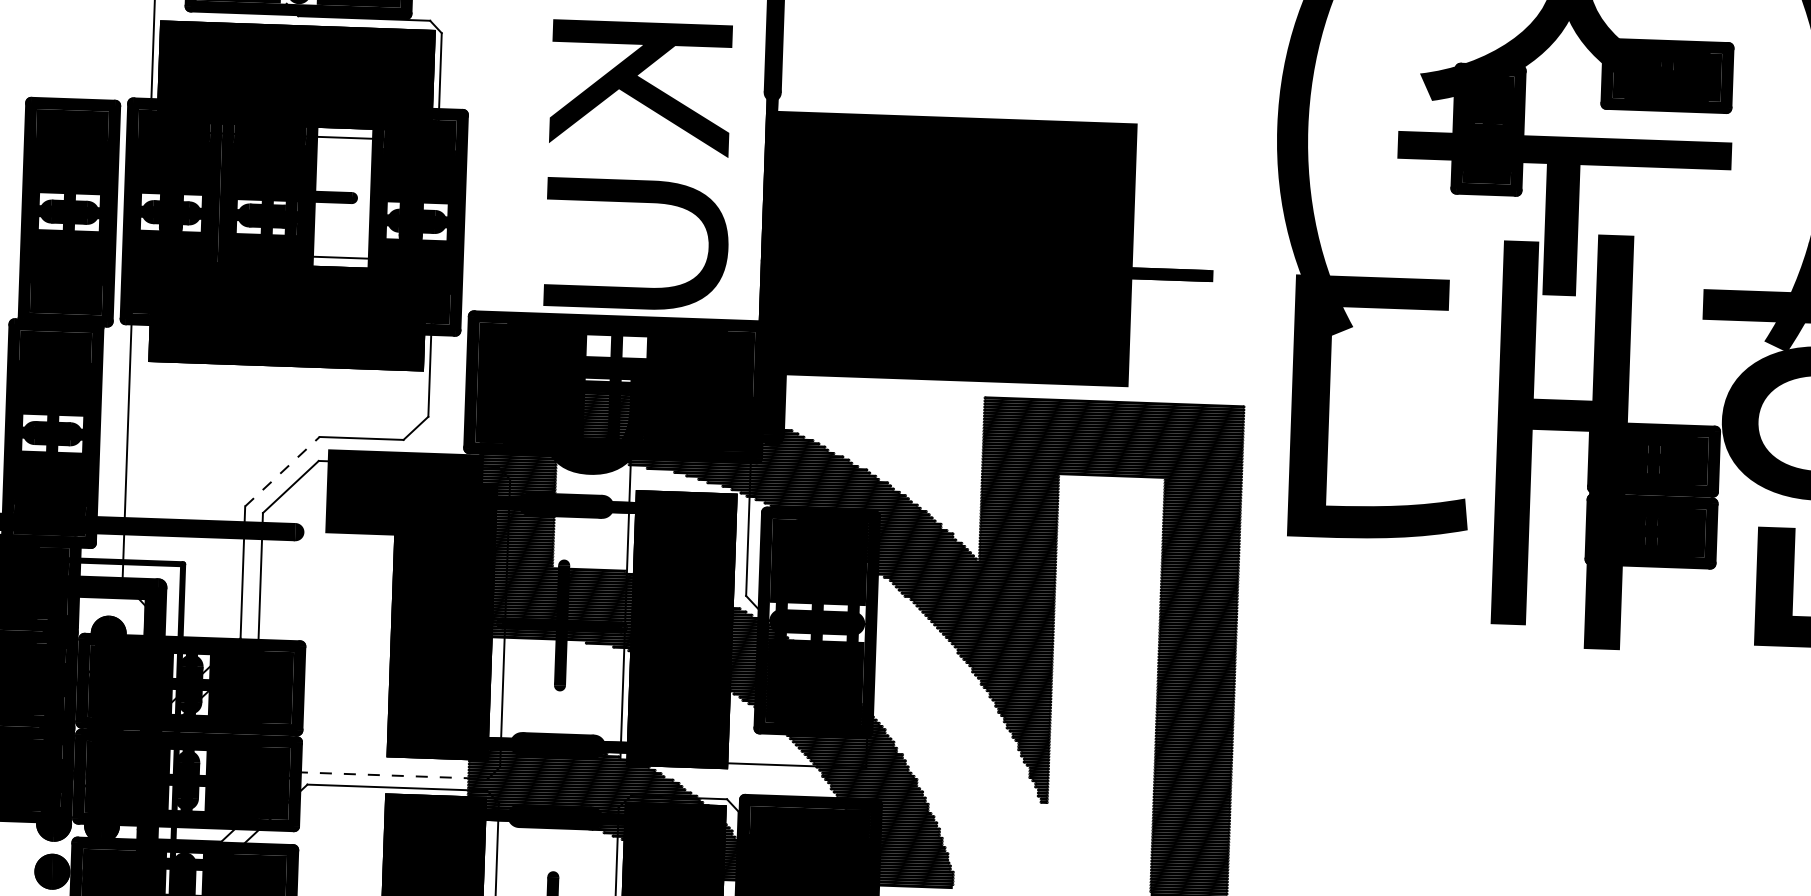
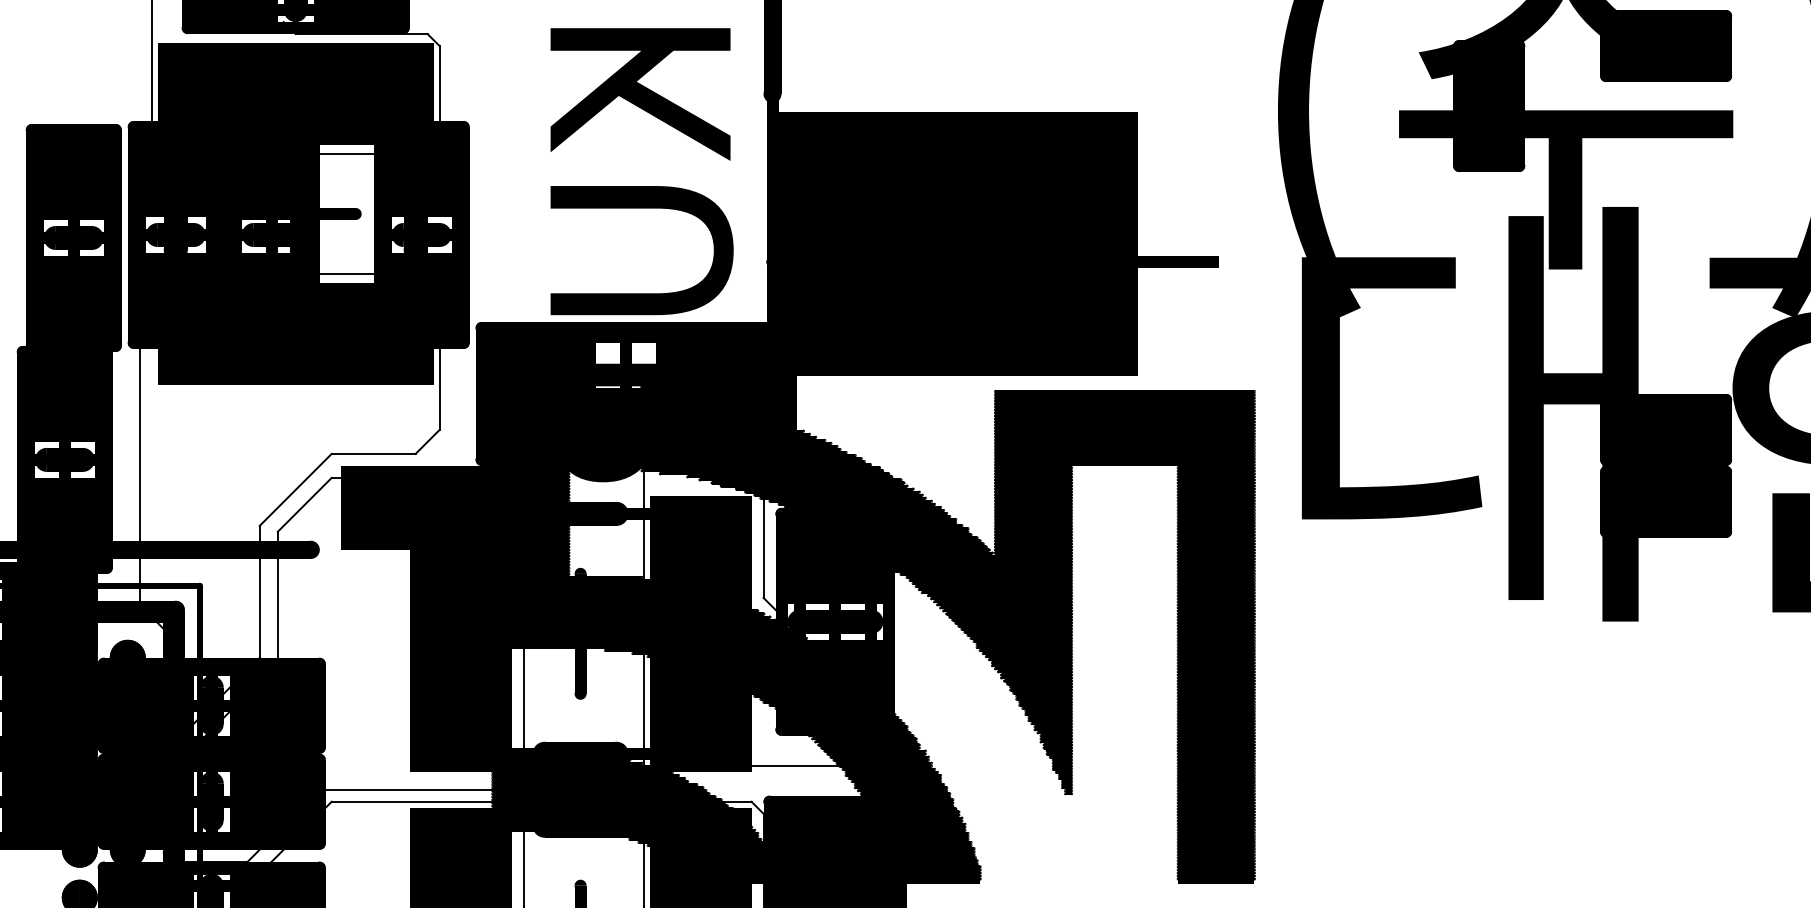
line: (282, 471) -> (295, 489), dashed -> solid
line: (391, 775) -> (415, 789), dashed -> solid

